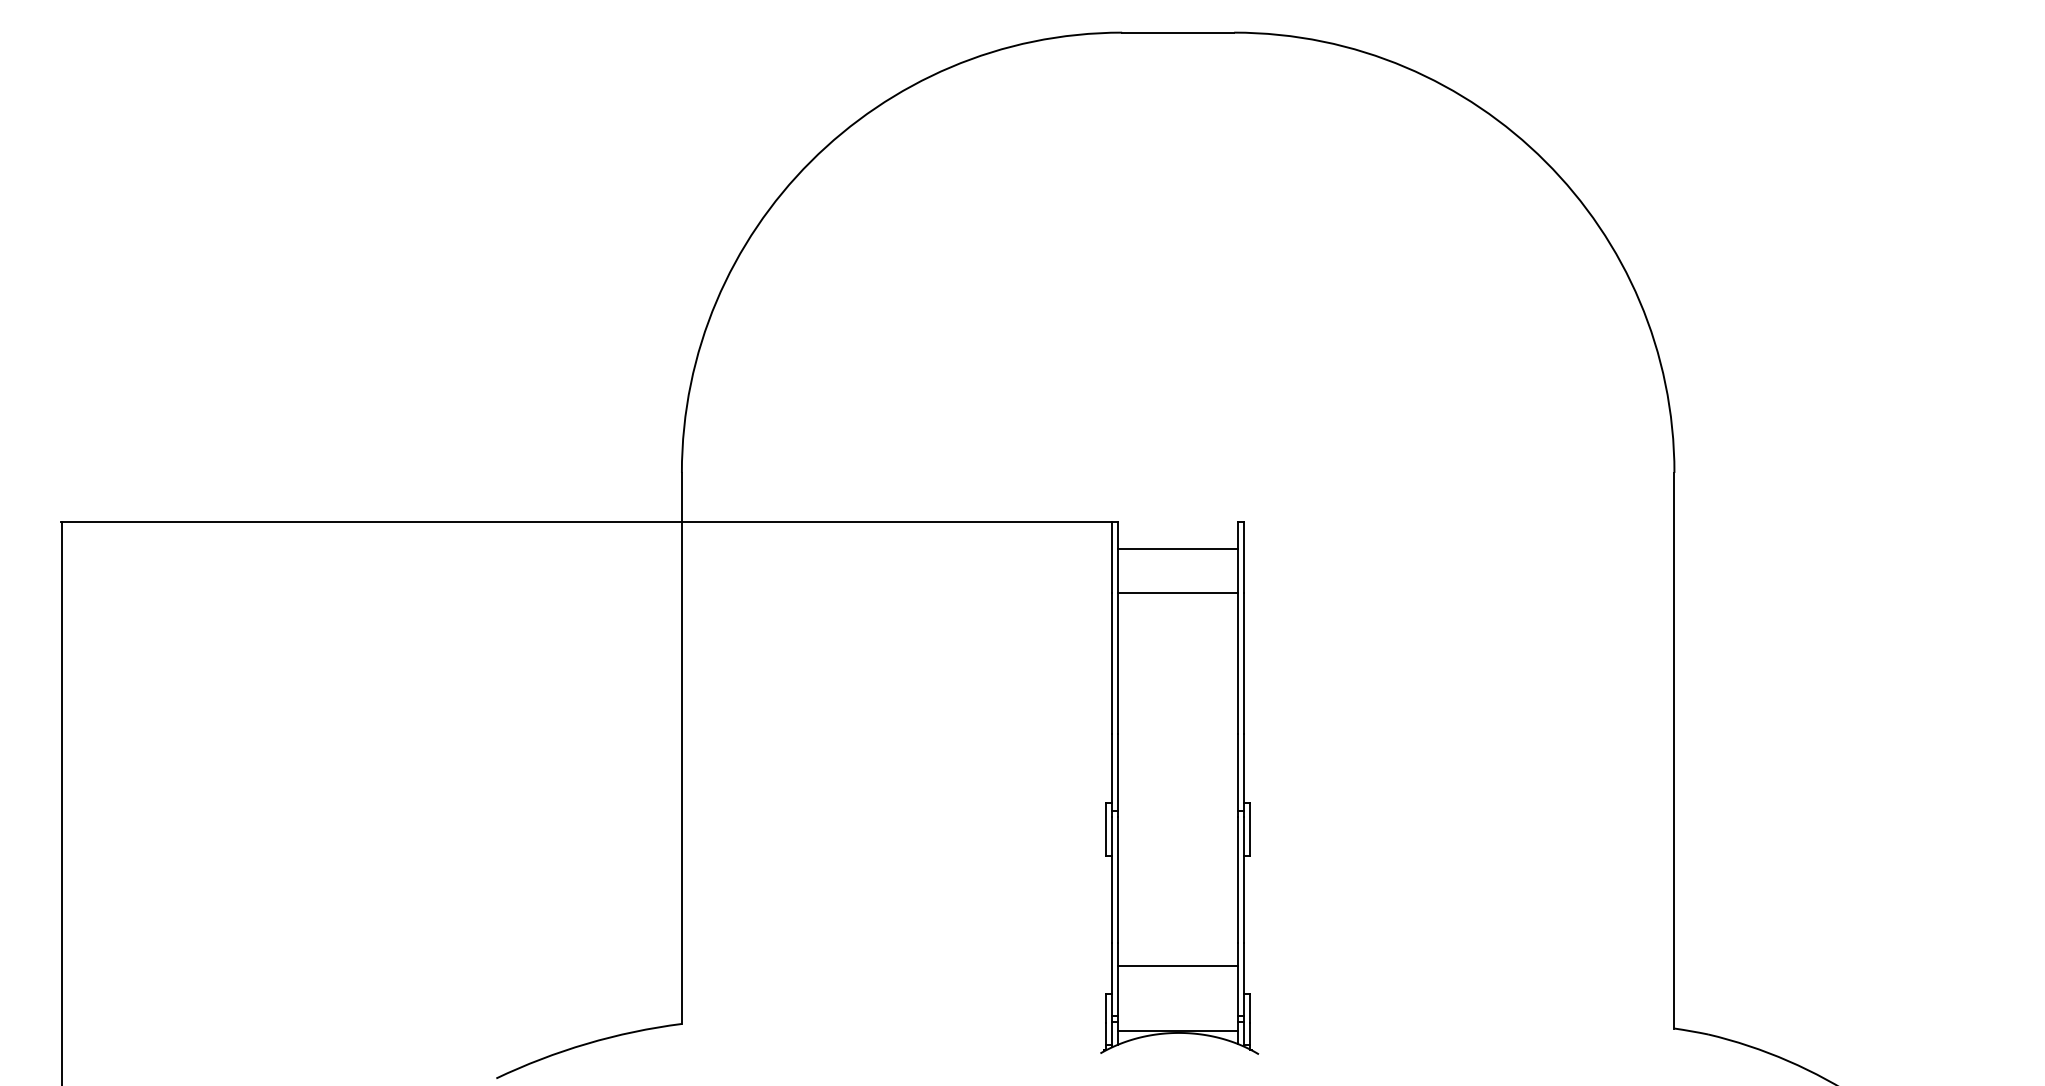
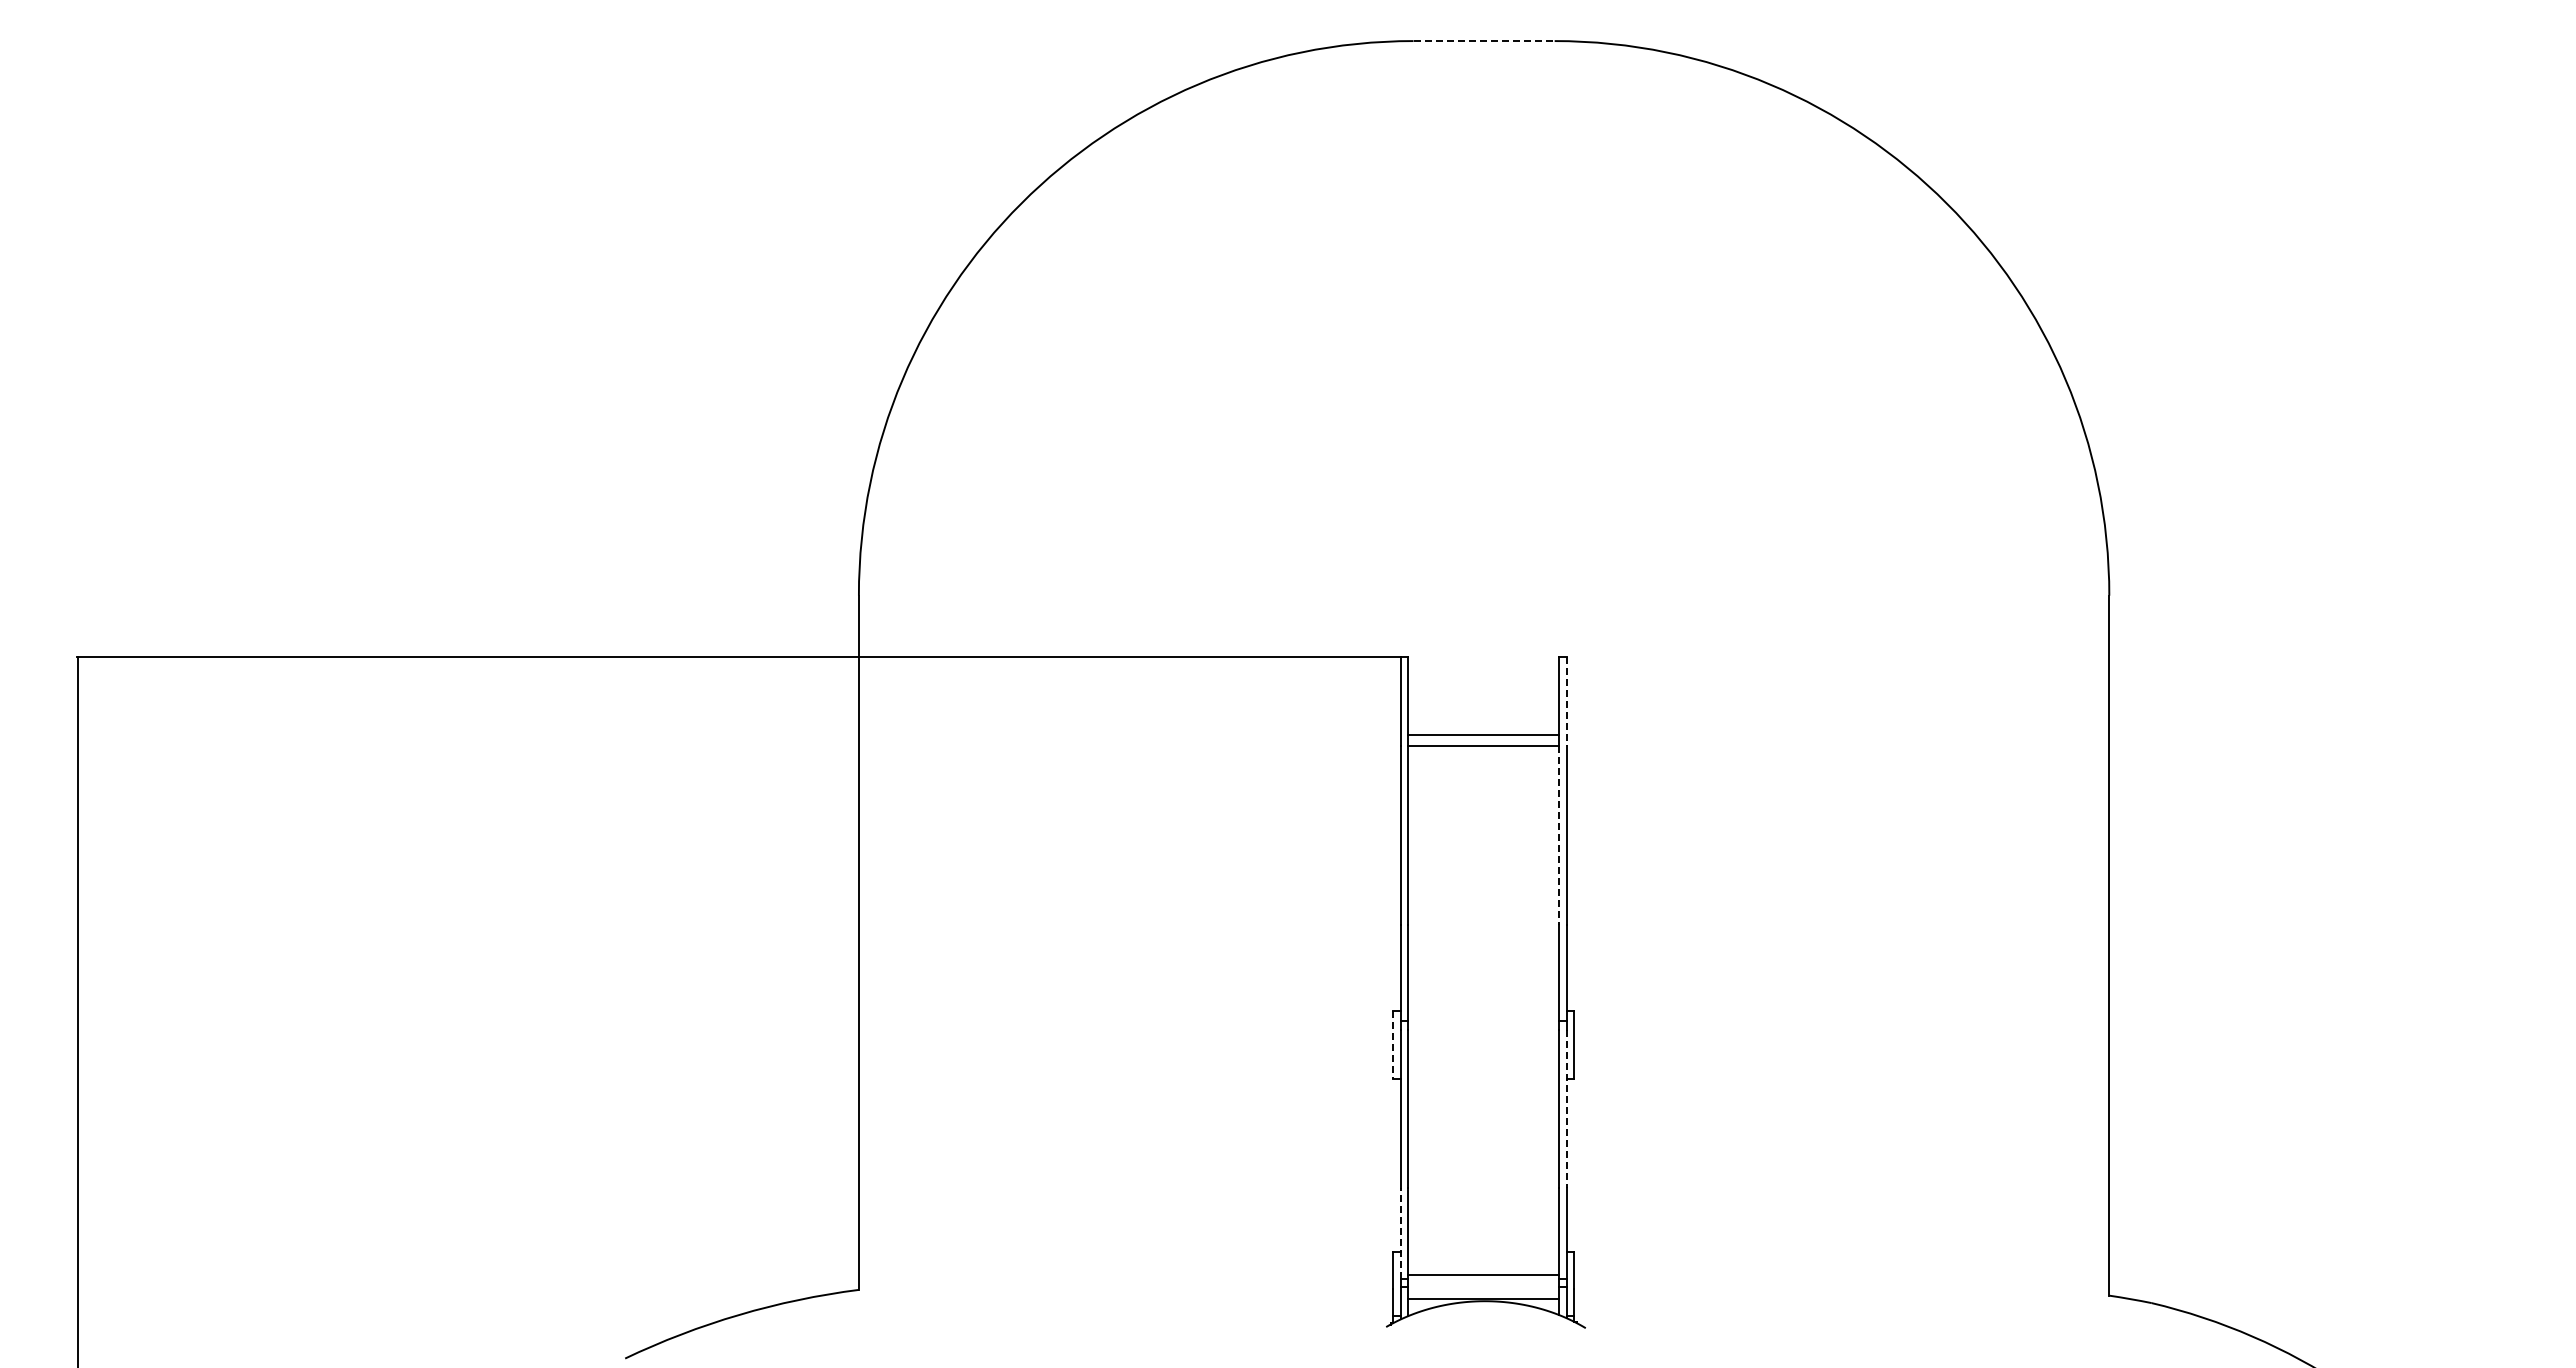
line: (1178, 32) -> (1484, 41), solid -> dashed
line: (1177, 548) -> (1483, 734), moved
line: (1243, 556) -> (1566, 701), solid -> dashed
line: (1238, 664) -> (1559, 836), solid -> dashed
line: (1106, 829) -> (1393, 1045), solid -> dashed
line: (1243, 880) -> (1566, 1109), solid -> dashed
line: (1177, 965) -> (1483, 1275), moved
line: (1111, 979) -> (1400, 1233), solid -> dashed

